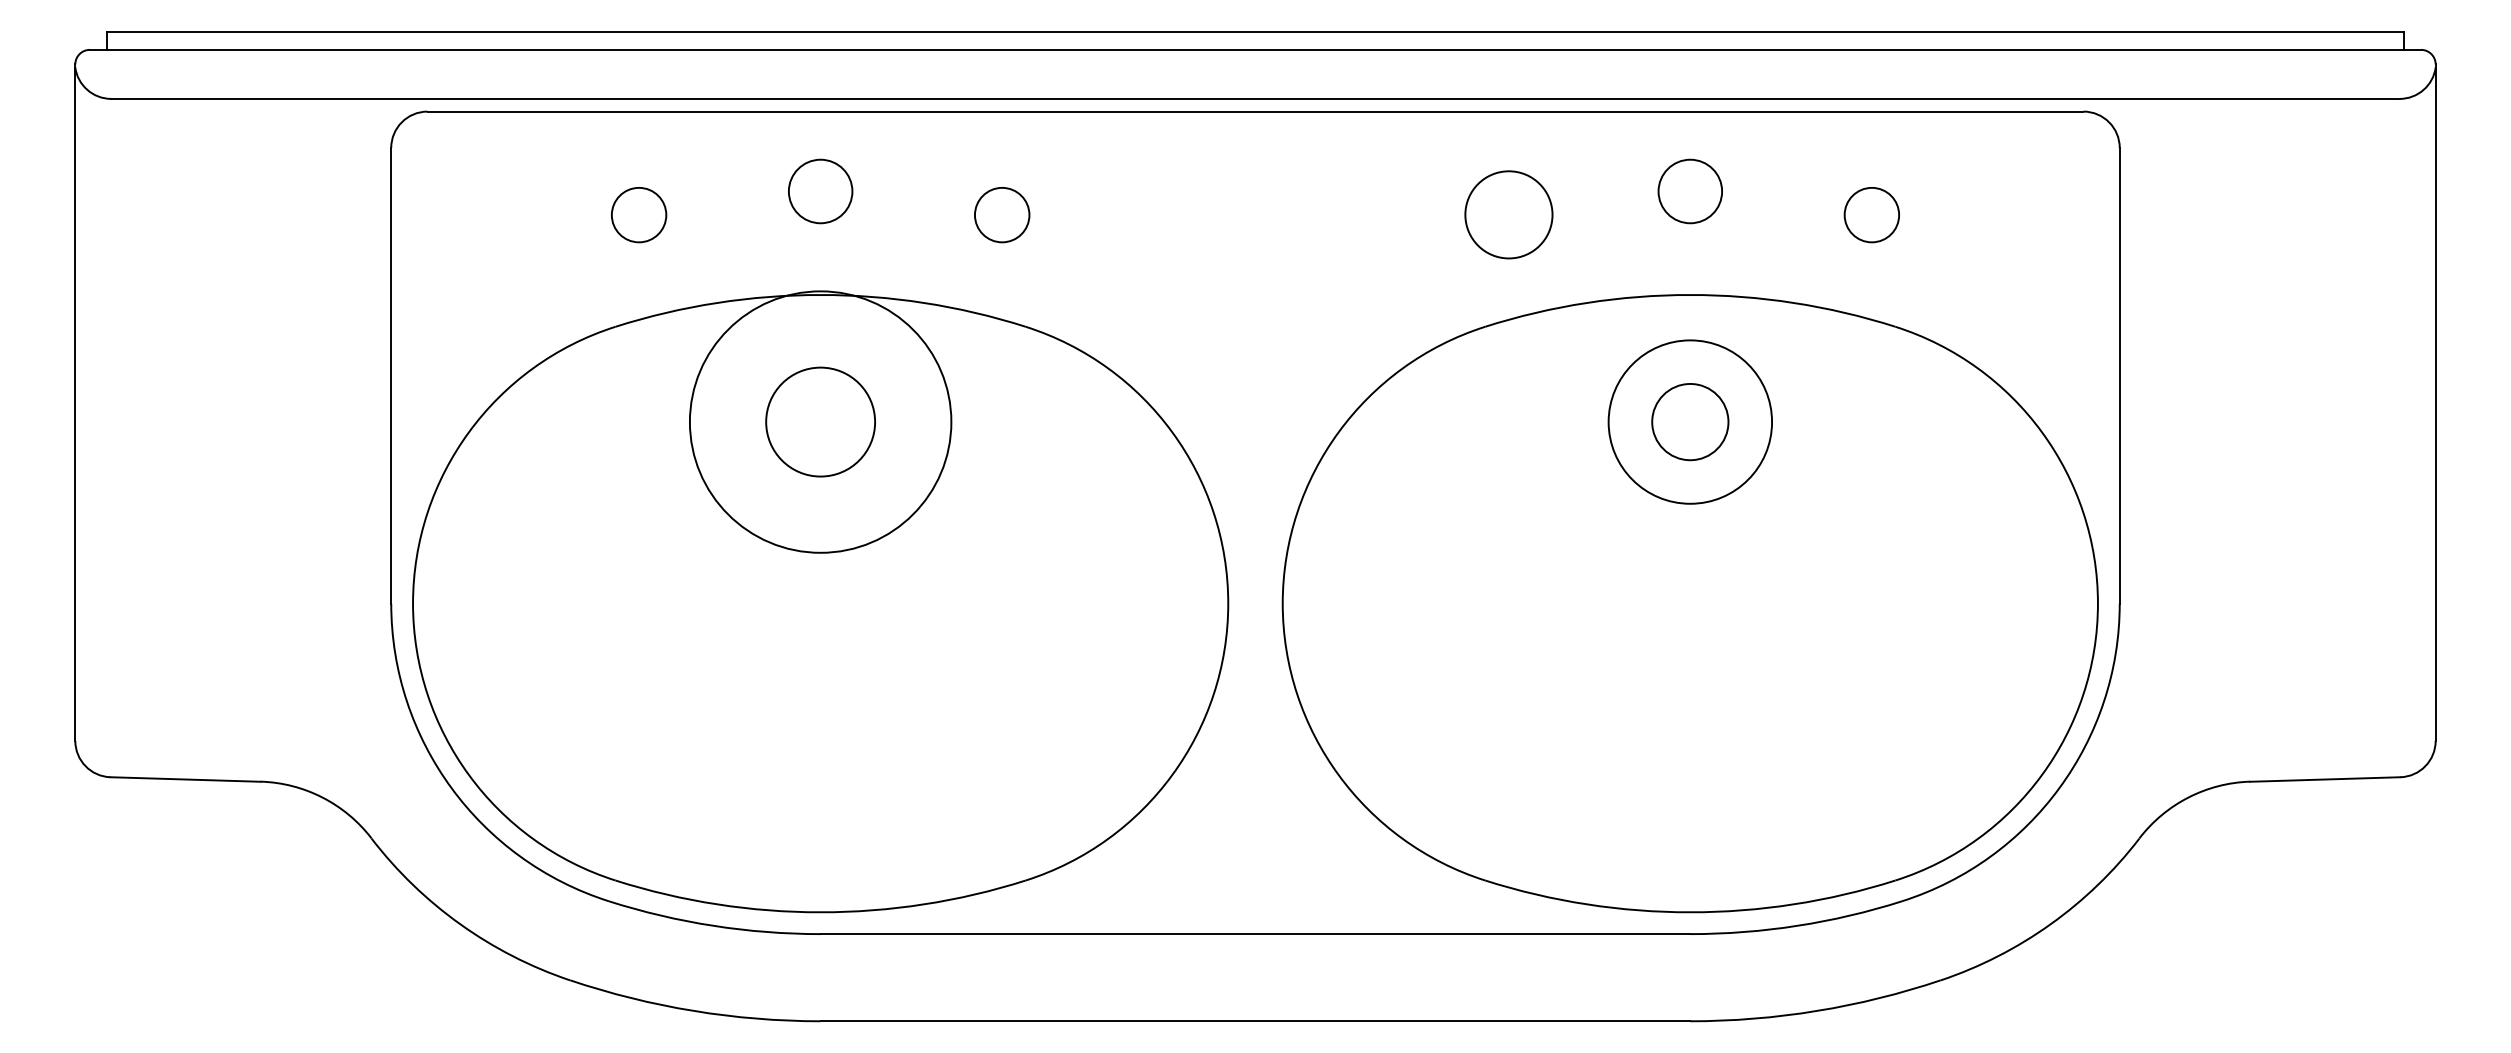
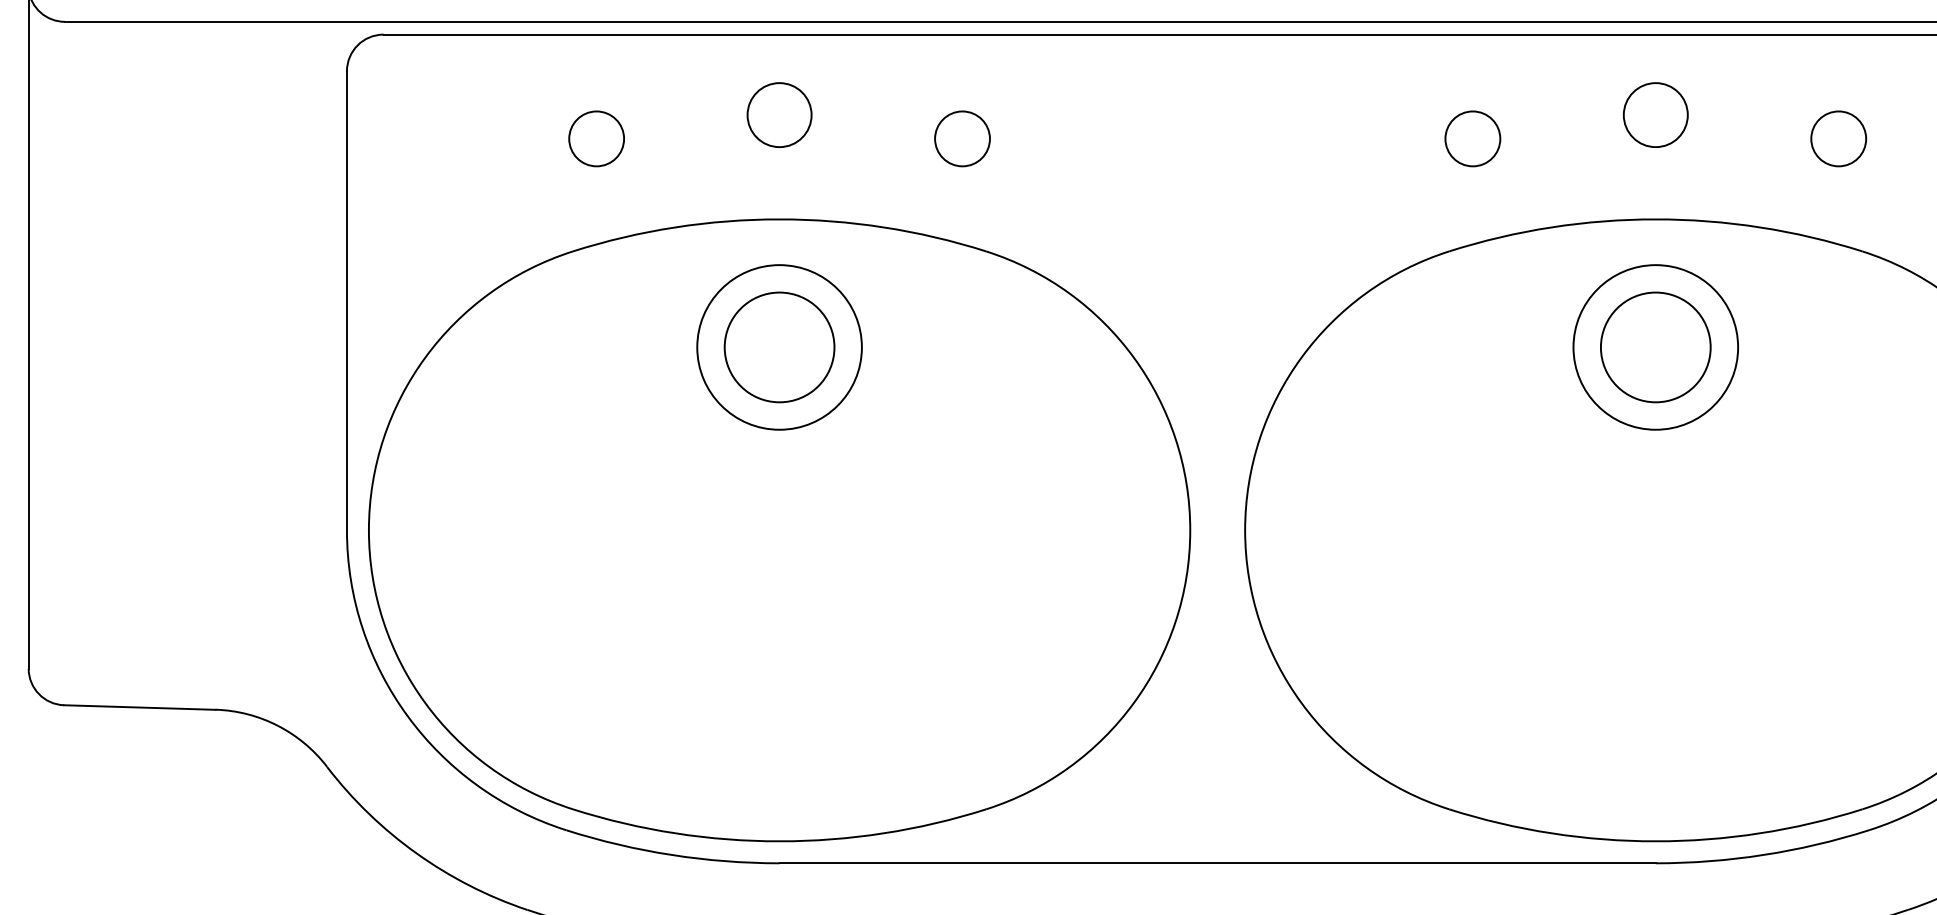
circle: (1508, 215) -> (1472, 139), size x0.62
circle: (820, 421) -> (779, 346), size x0.62
circle: (1689, 421) -> (1654, 346), size x1.43

